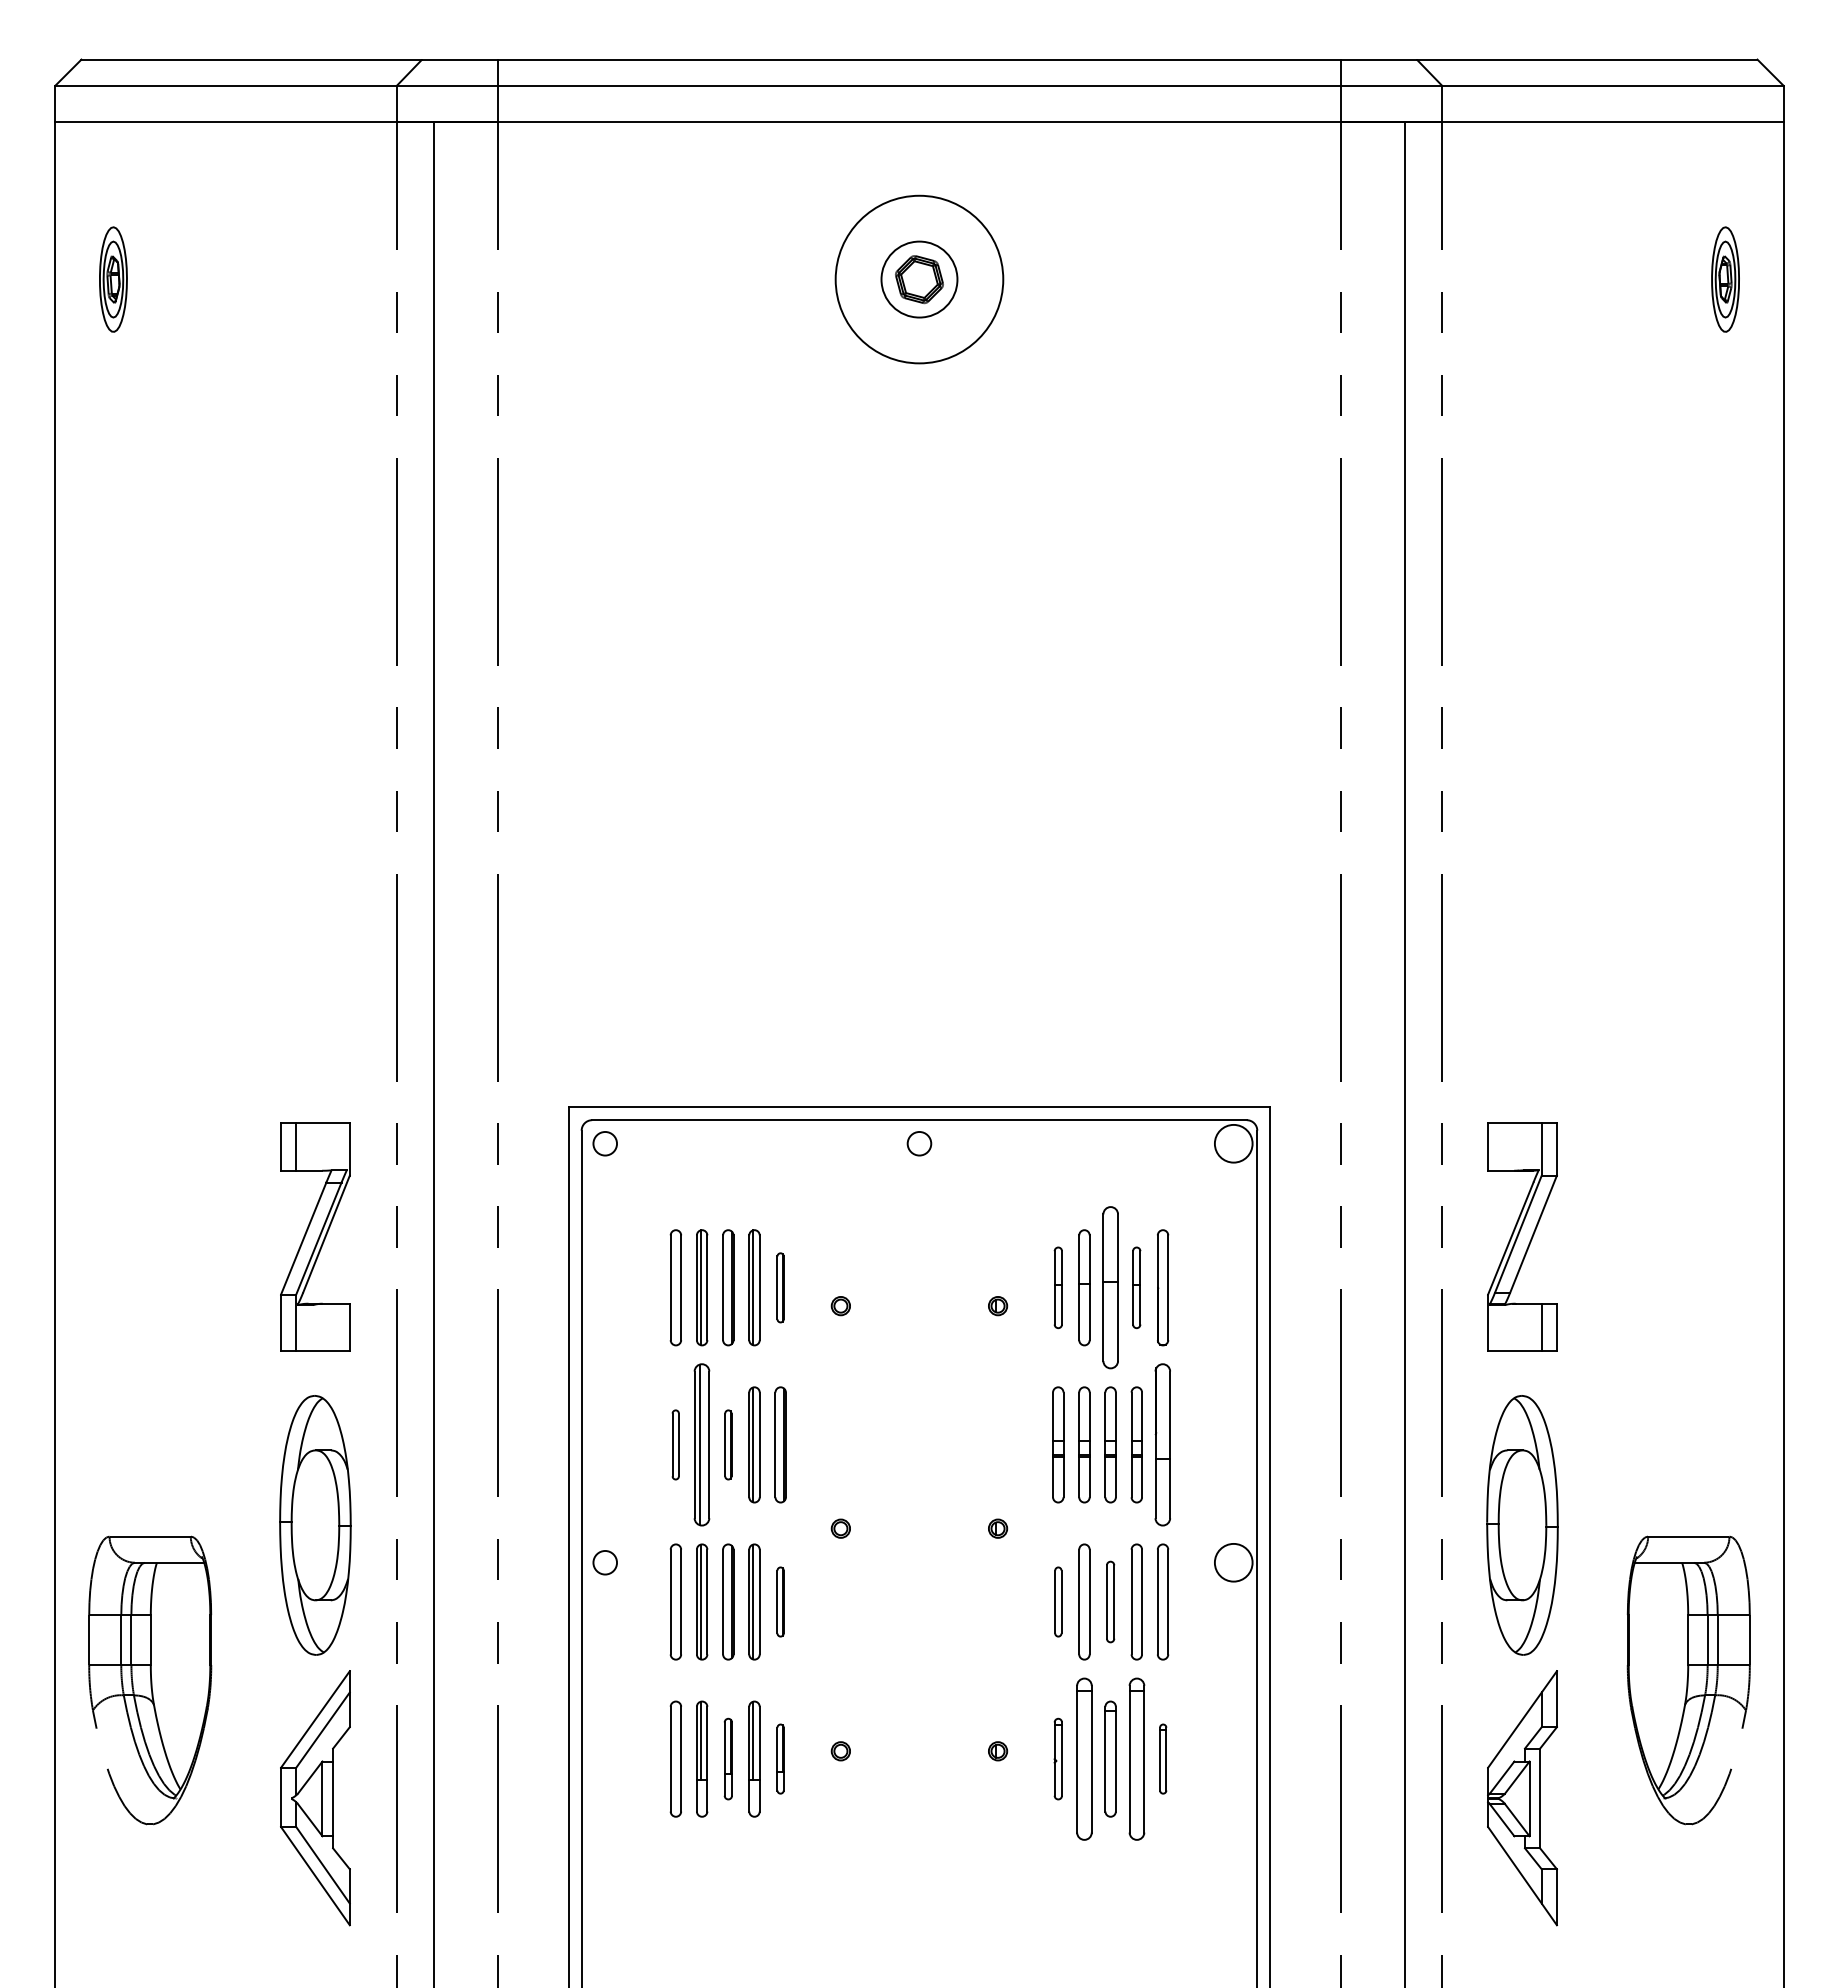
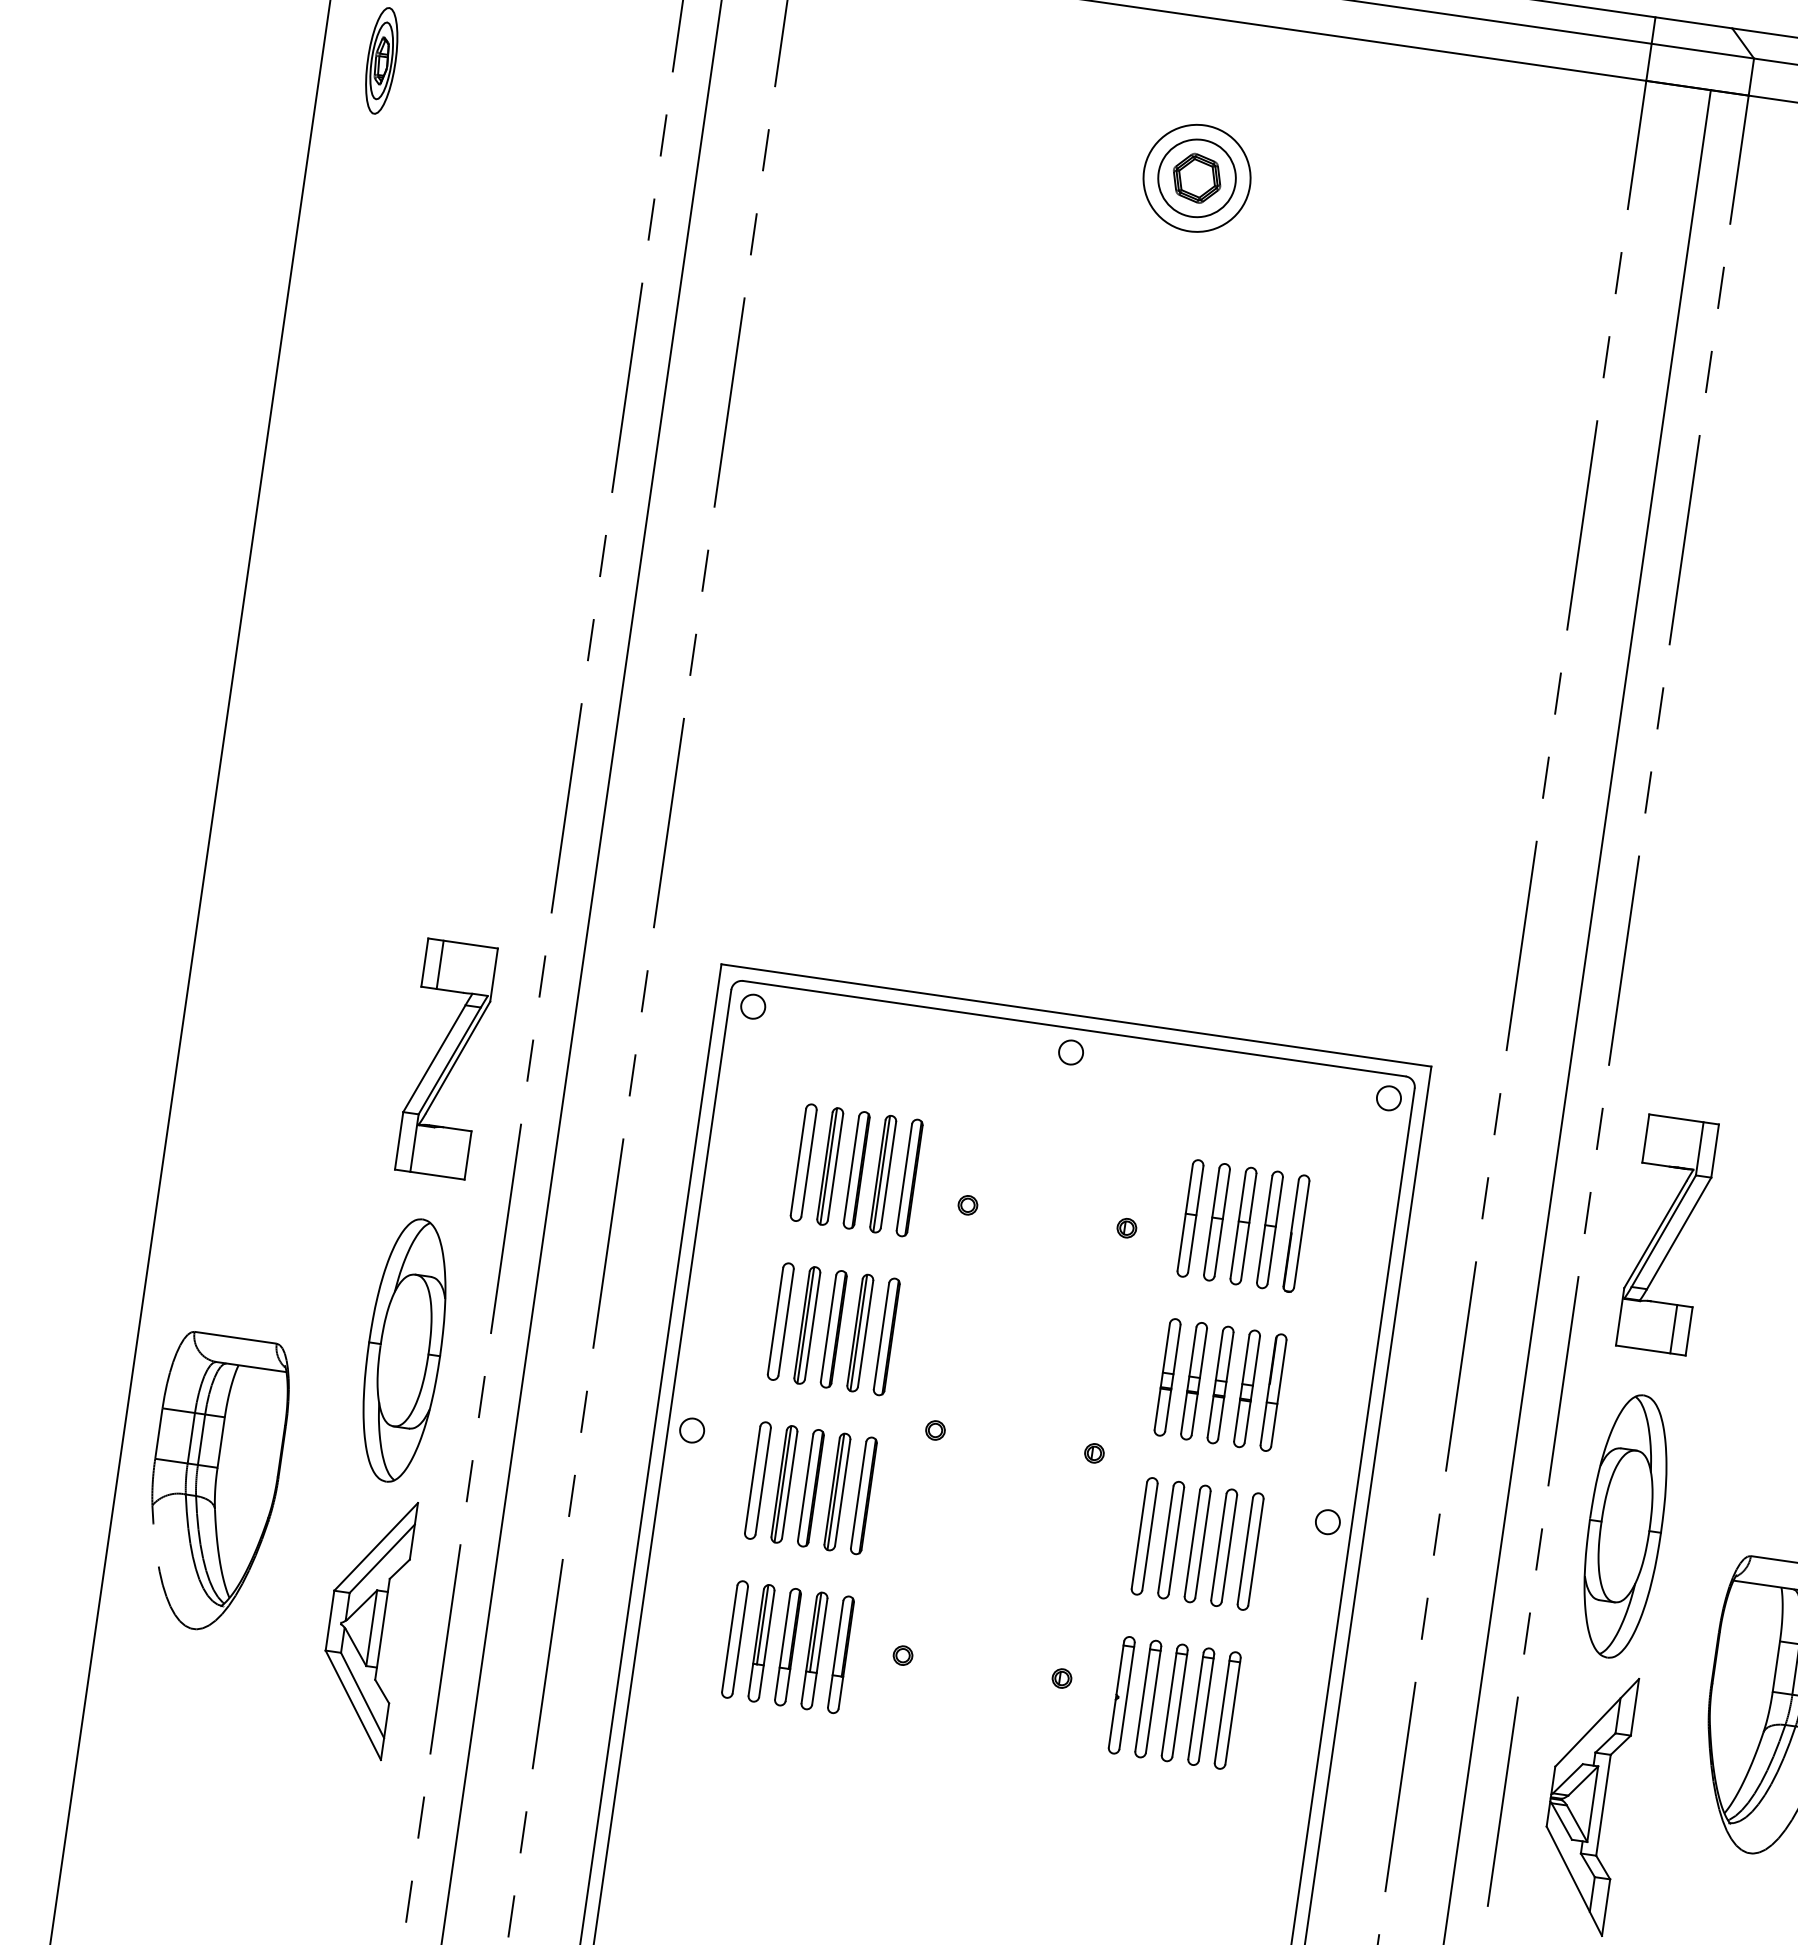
circle: (919, 279) -> (1197, 178), size x0.62
circle: (1233, 1143) -> (1388, 1098), size x0.62
part: (780, 1287) -> (909, 1177), size x1.67
part: (1058, 1287) -> (1190, 1218), size x1.43
part: (1110, 1287) -> (1243, 1225), size x0.71
part: (1136, 1287) -> (1269, 1229), size x1.43
part: (675, 1444) -> (780, 1321), size x1.67
part: (702, 1444) -> (807, 1325), size x0.71
part: (728, 1444) -> (834, 1328), size x1.67
part: (1163, 1444) -> (1274, 1392), size x0.71
circle: (1233, 1562) -> (1327, 1521), size x0.62
part: (780, 1601) -> (863, 1495), size x1.67
part: (1058, 1601) -> (1144, 1535), size x1.67
part: (1110, 1601) -> (1197, 1543), size x1.43
part: (728, 1758) -> (788, 1646), size x1.43
part: (780, 1758) -> (840, 1654), size x1.67
part: (1058, 1758) -> (1122, 1694), size x1.43
part: (1084, 1758) -> (1148, 1698), size x0.71
part: (1136, 1758) -> (1201, 1706), size x0.71
part: (1163, 1758) -> (1228, 1709), size x1.67

